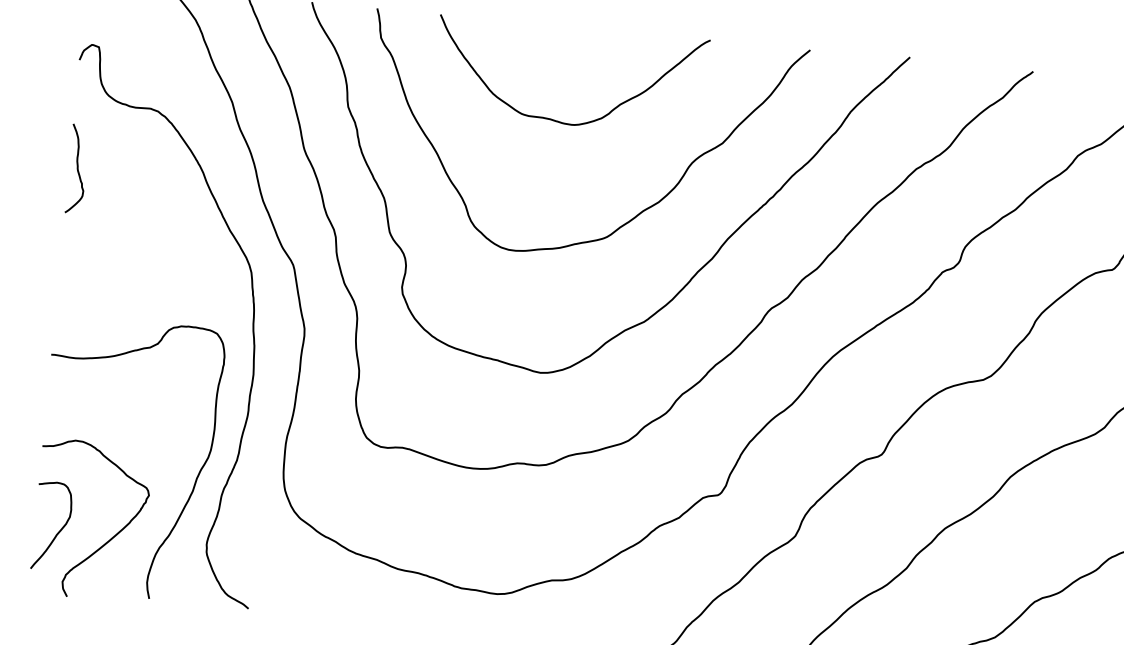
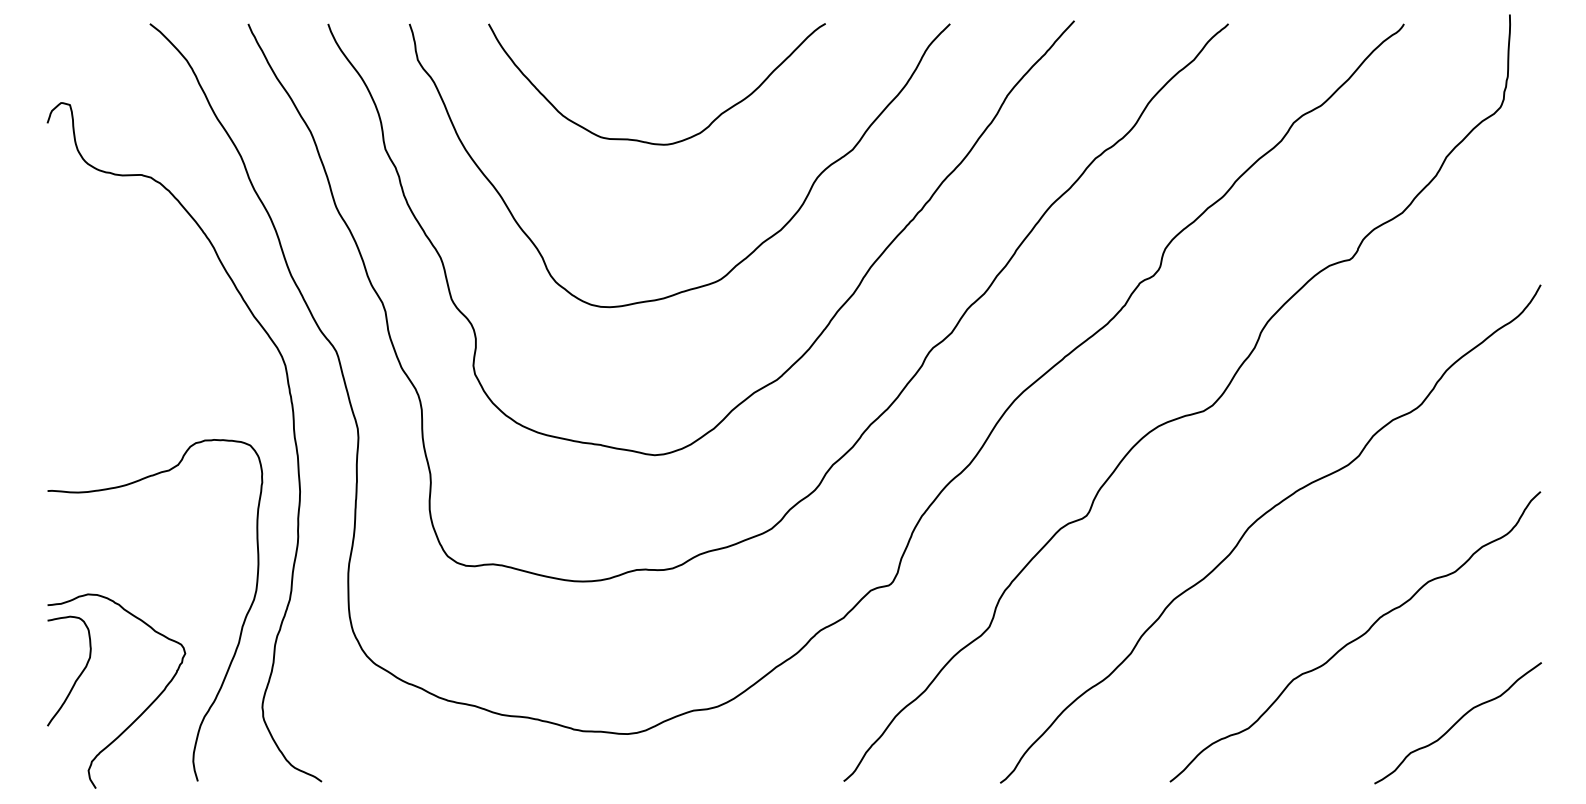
curve: (77, 169) -> (57, 258), removed
curve: (59, 530) -> (78, 675), moved

